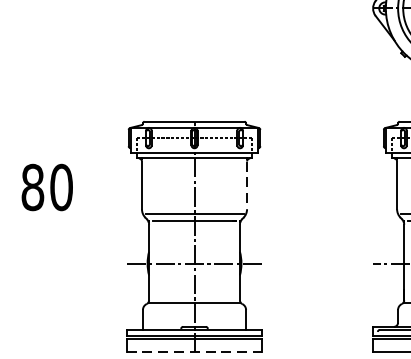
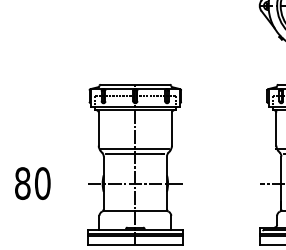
line: (246, 185) -> (171, 129), dashed -> solid
text: (46, 187) -> (32, 183), moved
line: (194, 352) -> (135, 245), dashed -> solid

